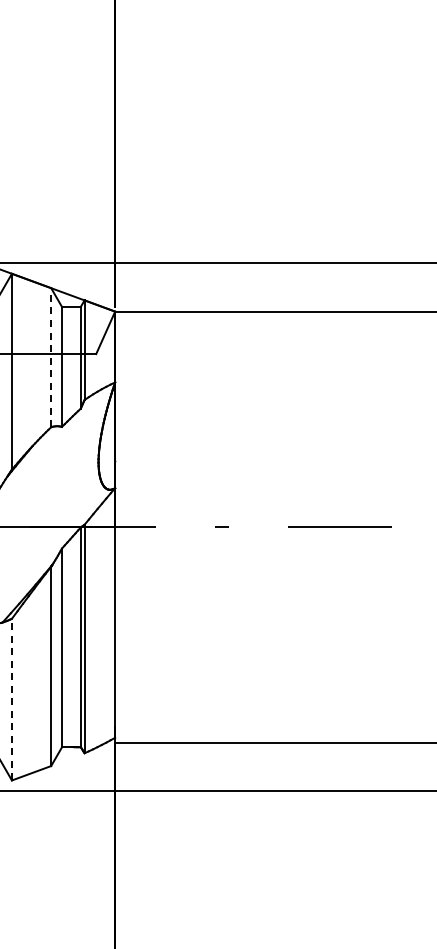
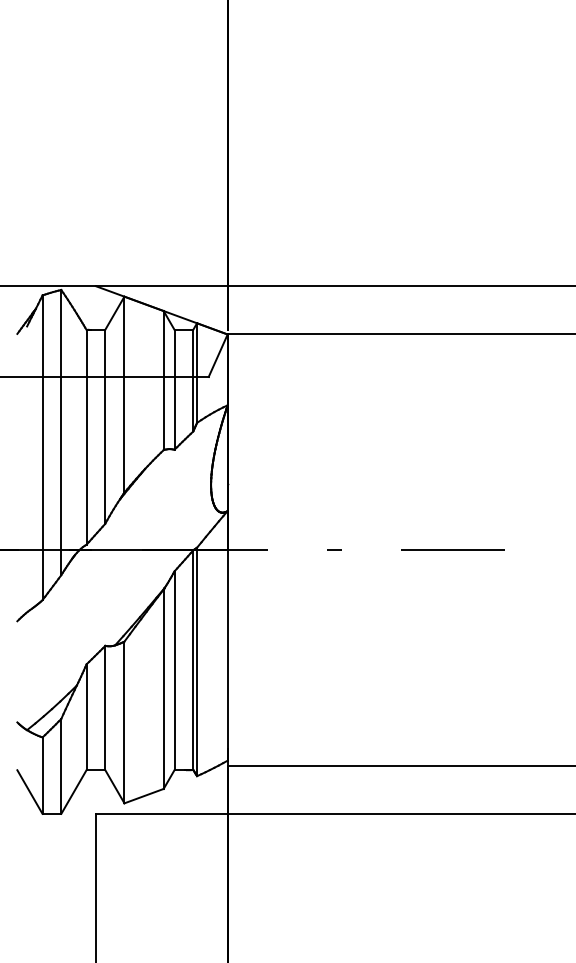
line: (51, 357) -> (163, 380), dashed -> solid
line: (12, 699) -> (124, 722), dashed -> solid

